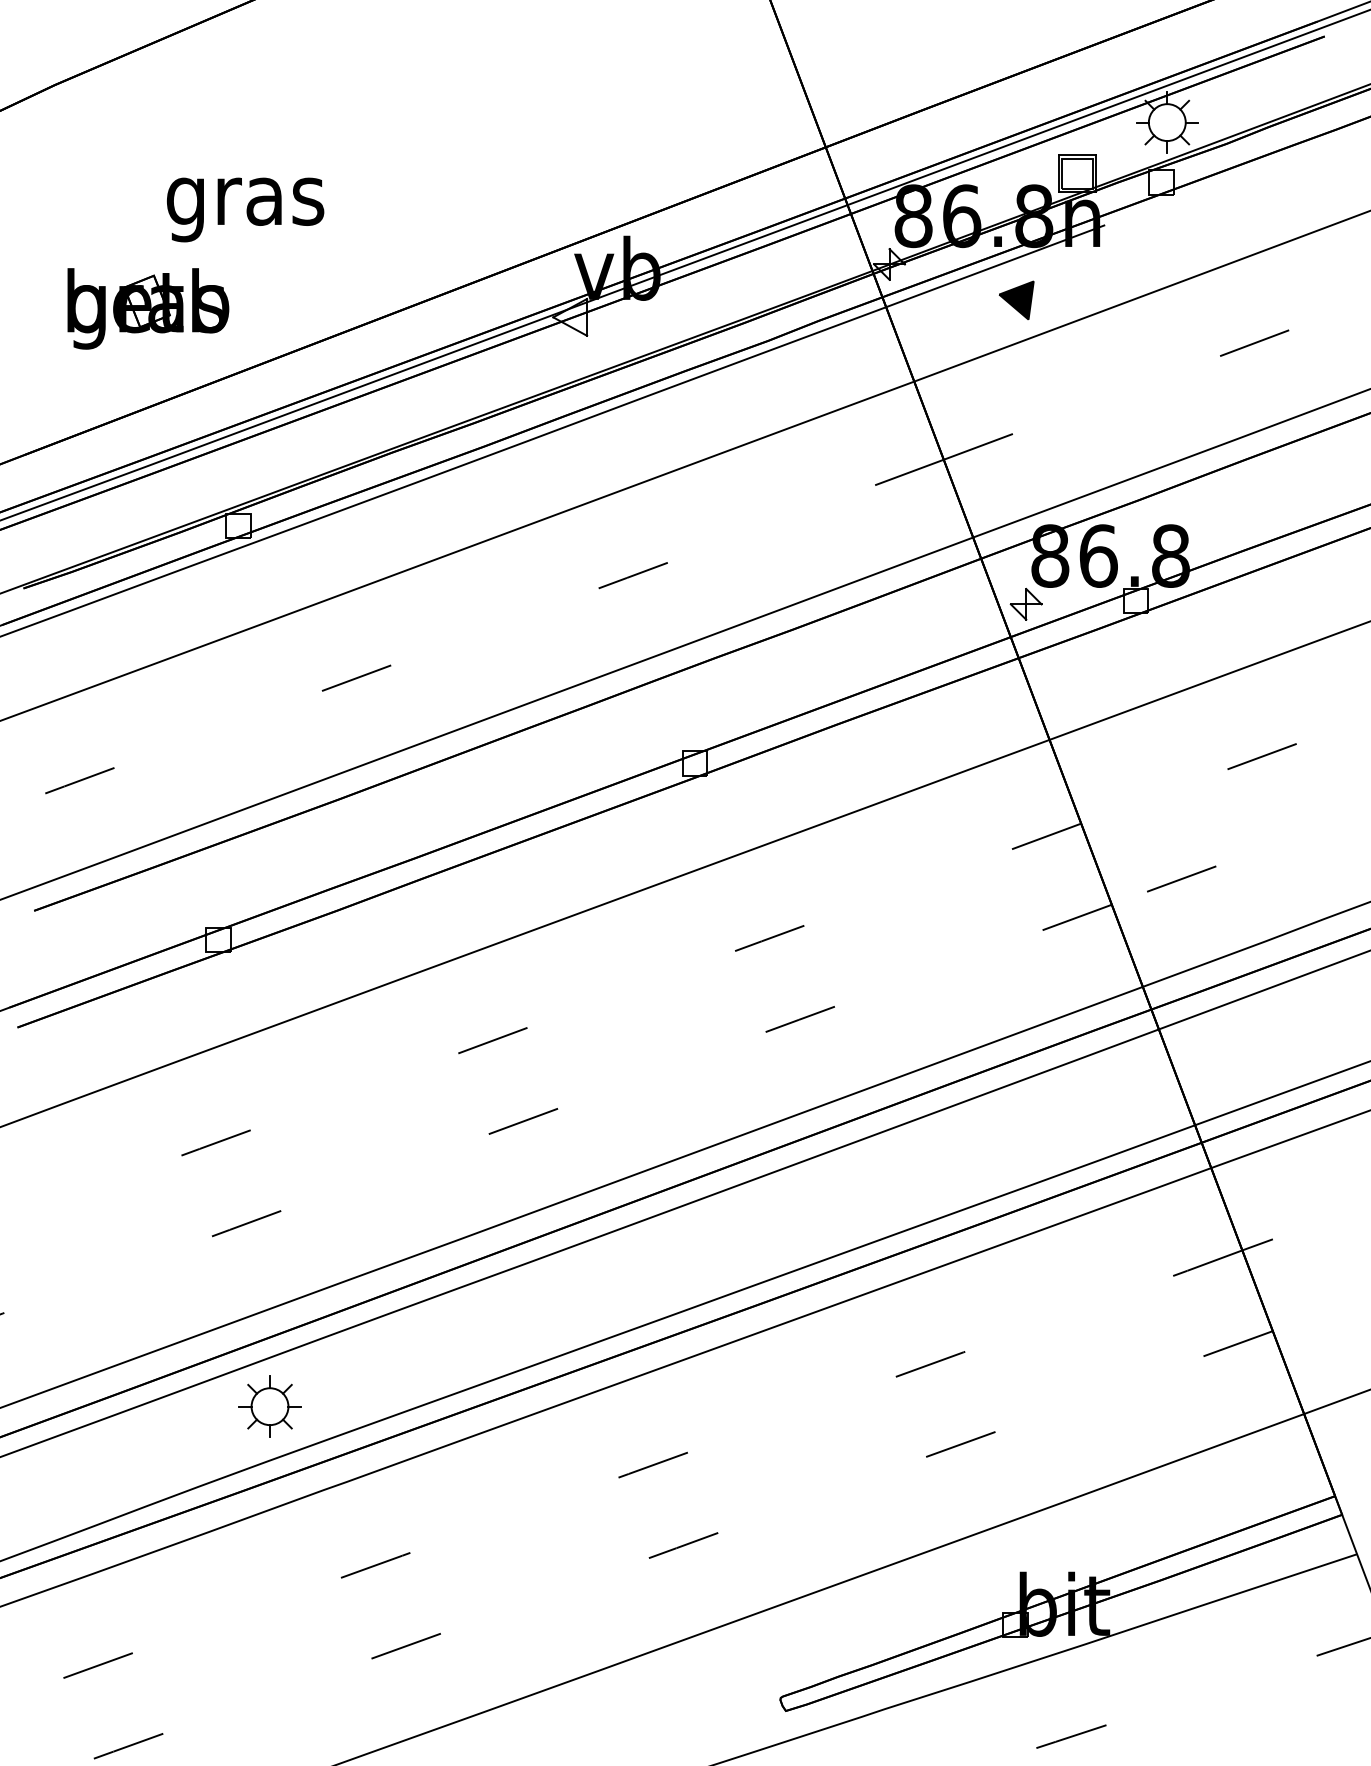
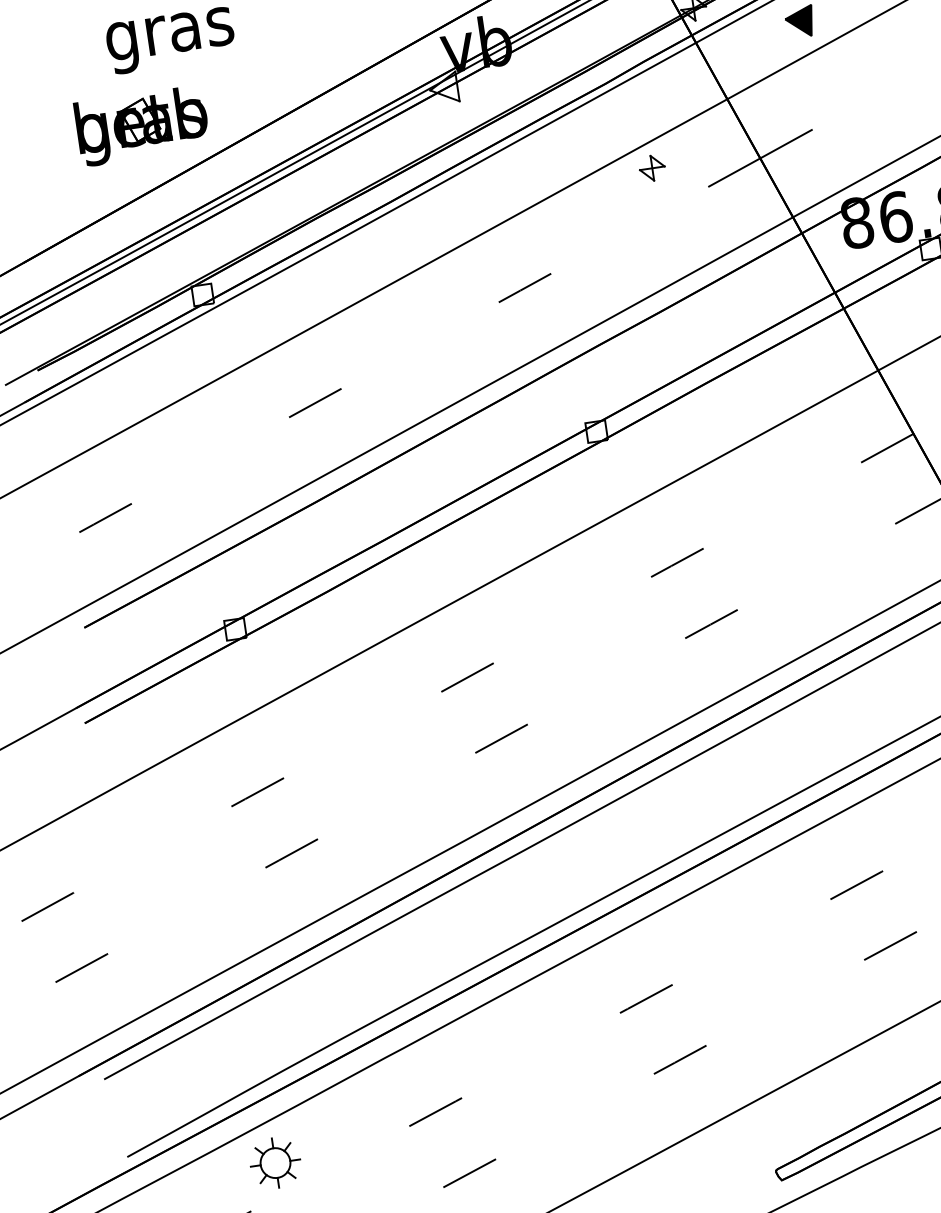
part: (148, 308) -> (142, 125), moved
part: (1025, 604) -> (651, 168), moved
part: (269, 1406) -> (275, 1163), moved

